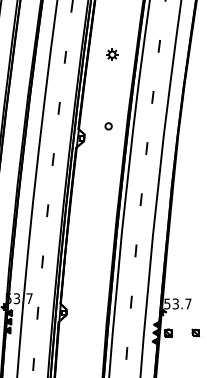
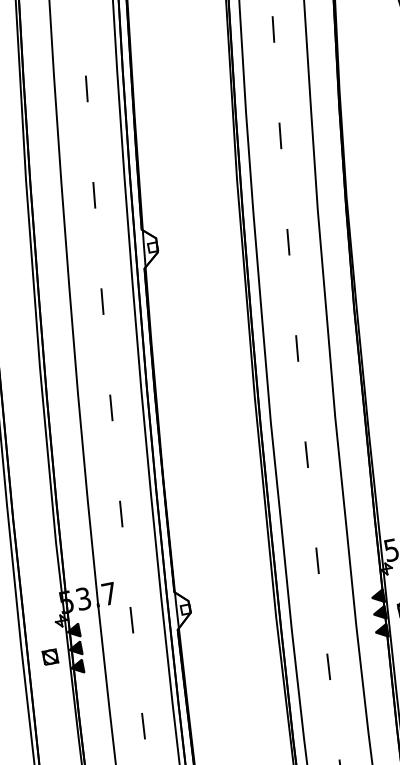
part: (112, 54) -> (181, 64), removed
part: (108, 126) -> (201, 212), removed

